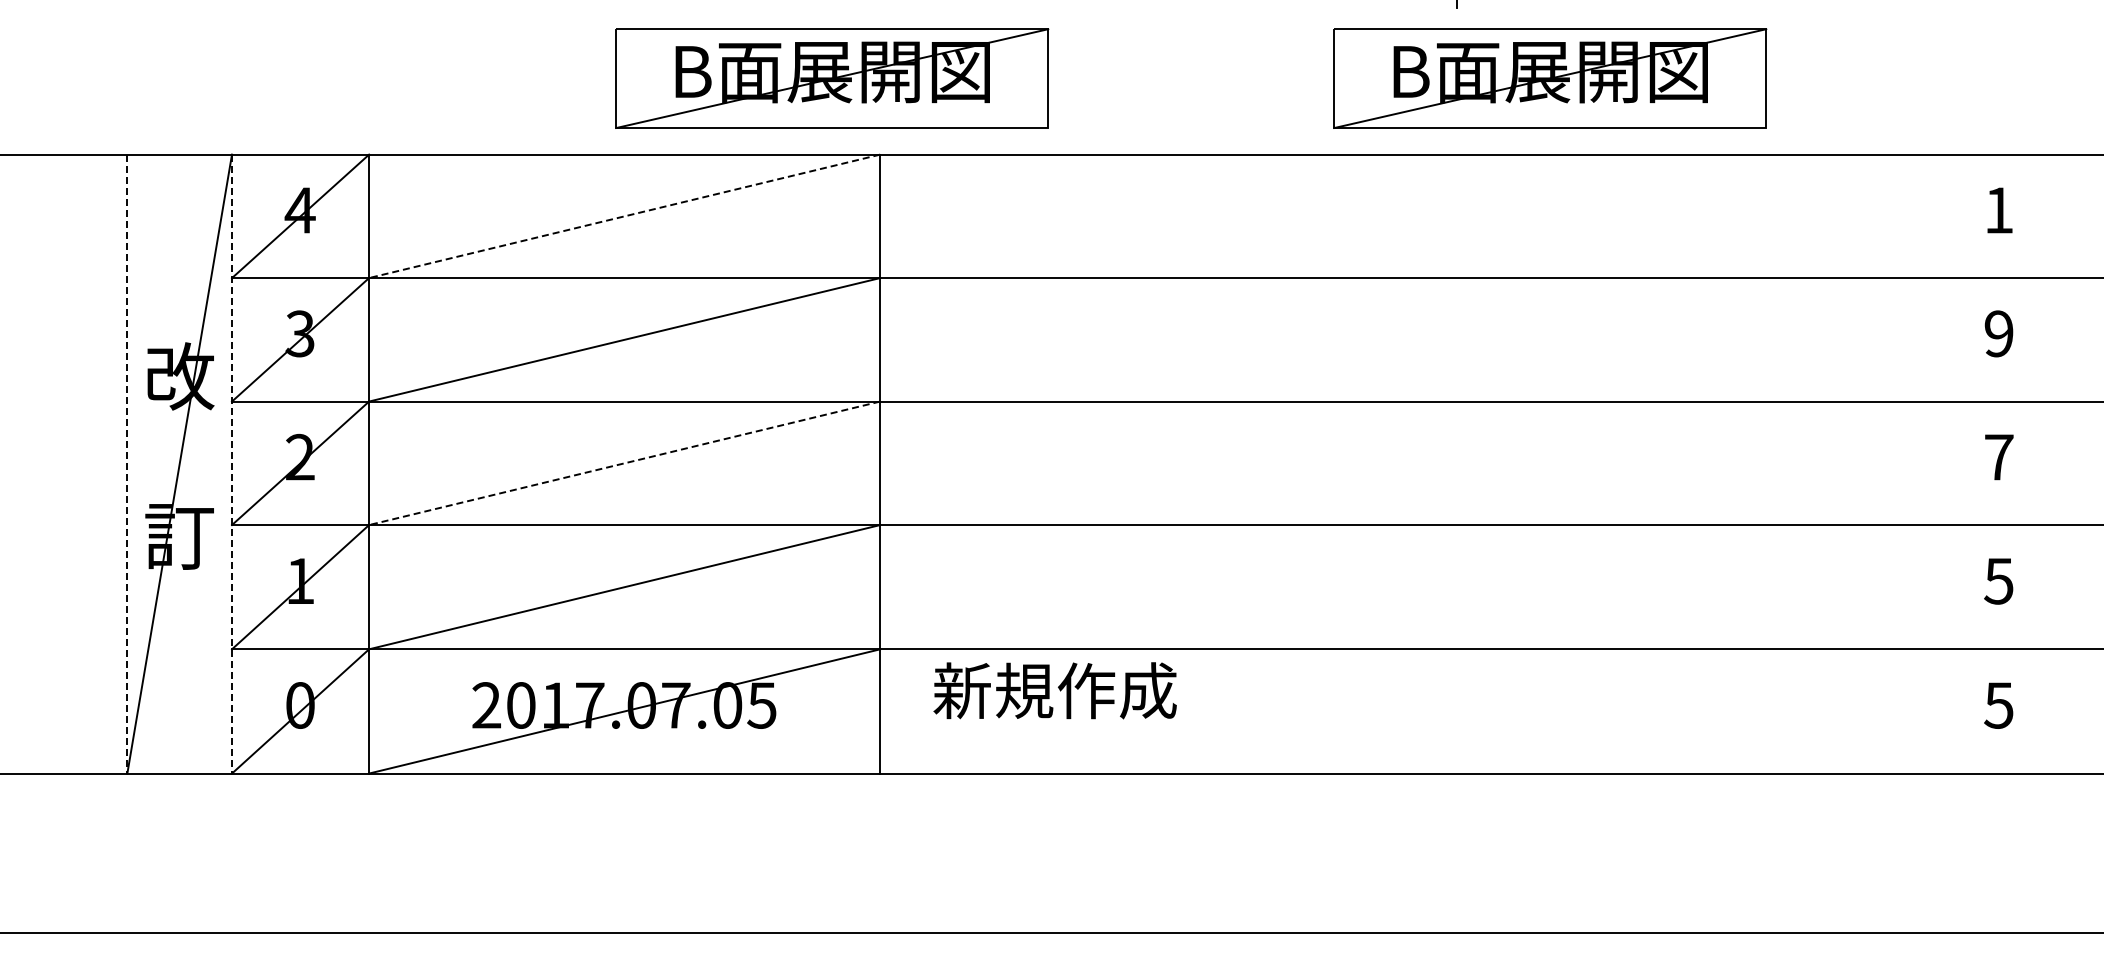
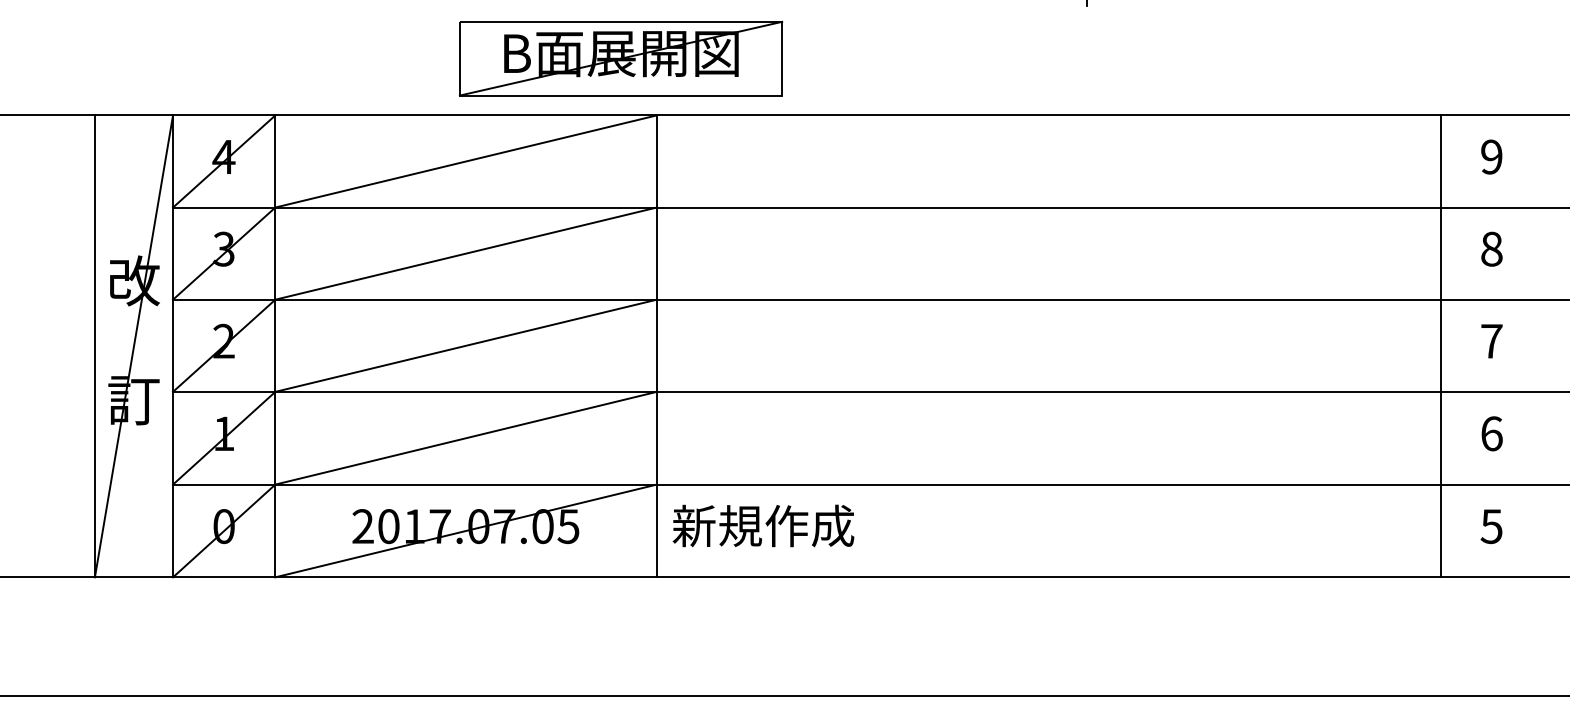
part: (1550, 78) -> (1157, 58), removed
text: (1998, 210) -> (1491, 157), 1 -> 9
line: (624, 216) -> (465, 161), dashed -> solid
text: (1998, 333) -> (1491, 248), 9 -> 8
line: (624, 463) -> (465, 345), dashed -> solid
line: (1930, 463) -> (1440, 345), added
line: (127, 464) -> (95, 346), dashed -> solid
line: (232, 464) -> (173, 346), dashed -> solid
text: (1998, 580) -> (1491, 433), 5 -> 6
text: (1054, 690) -> (762, 525), moved

